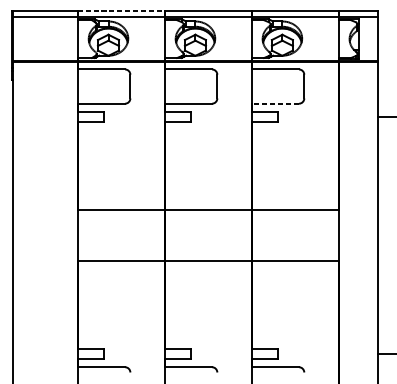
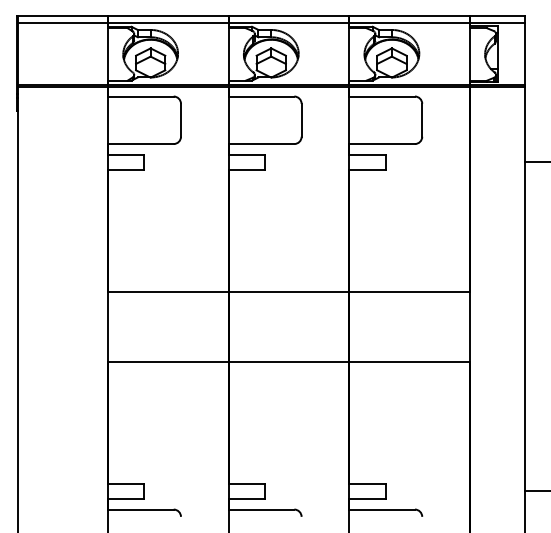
line: (121, 11) -> (168, 16), dashed -> solid
line: (275, 104) -> (382, 144), dashed -> solid

